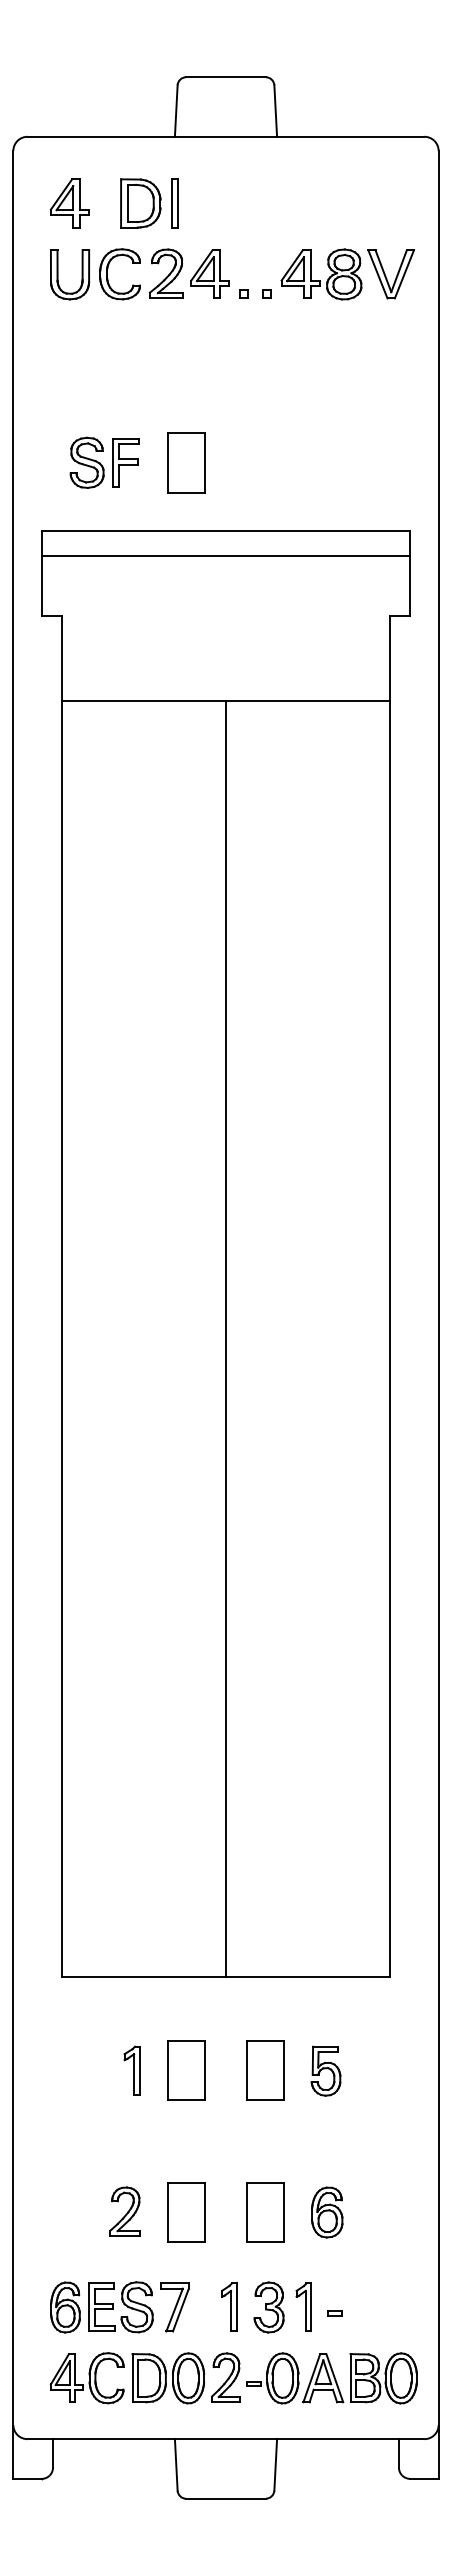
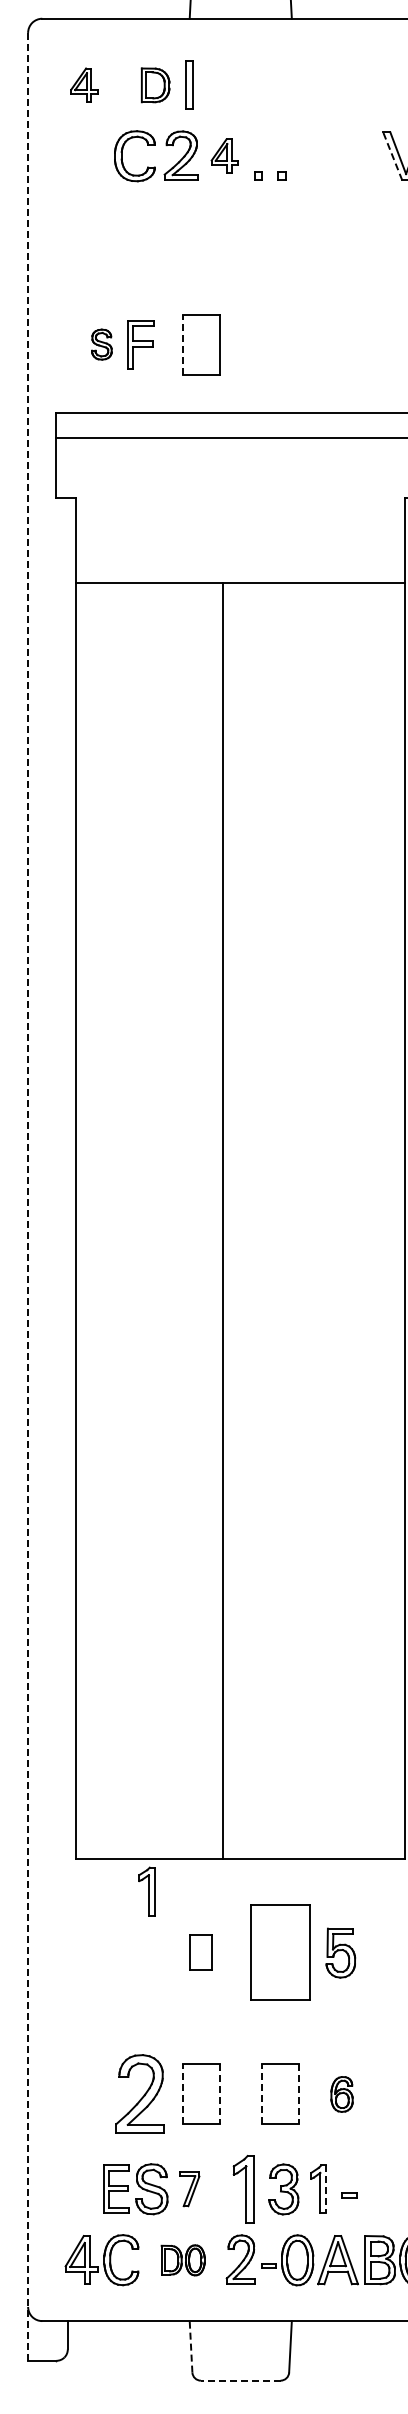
part: (69, 203) -> (84, 85), size x0.7
part: (140, 203) -> (155, 85), size x0.7
part: (209, 273) -> (224, 155), size x0.7
part: (81, 274) -> (96, 156), removed
line: (377, 274) -> (392, 156), solid -> dashed
part: (320, 280) -> (335, 162), removed
part: (86, 462) -> (101, 344), size x0.6
line: (167, 462) -> (182, 344), solid -> dashed
line: (13, 1314) -> (28, 1196), solid -> dashed
line: (226, 1339) -> (223, 1221), moved
part: (131, 2070) -> (146, 1891), moved
part: (186, 2070) -> (201, 1952), size x0.6
part: (265, 2070) -> (280, 1952), size x1.6
part: (124, 2211) -> (139, 2093), size x1.6
line: (167, 2212) -> (182, 2094), solid -> dashed
line: (204, 2212) -> (219, 2094), solid -> dashed
line: (247, 2212) -> (262, 2094), solid -> dashed
line: (284, 2212) -> (299, 2094), solid -> dashed
part: (327, 2212) -> (342, 2094), size x0.7
part: (229, 2306) -> (244, 2188), size x1.4
part: (65, 2307) -> (80, 2189), removed
part: (174, 2307) -> (189, 2189), size x0.7
line: (311, 2307) -> (326, 2189), solid -> dashed
part: (168, 2378) -> (183, 2260), size x0.6
line: (176, 2464) -> (191, 2346), solid -> dashed
line: (226, 2498) -> (241, 2380), solid -> dashed

